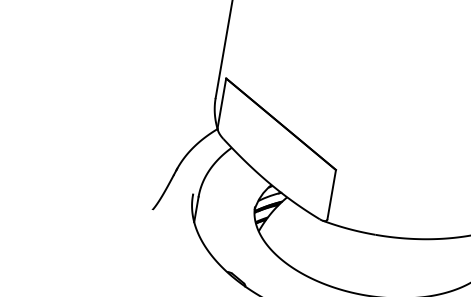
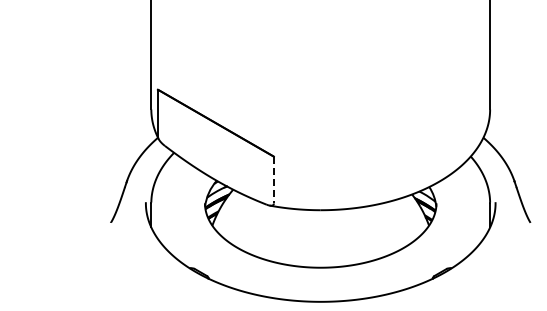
line: (331, 194) -> (273, 180), solid -> dashed

